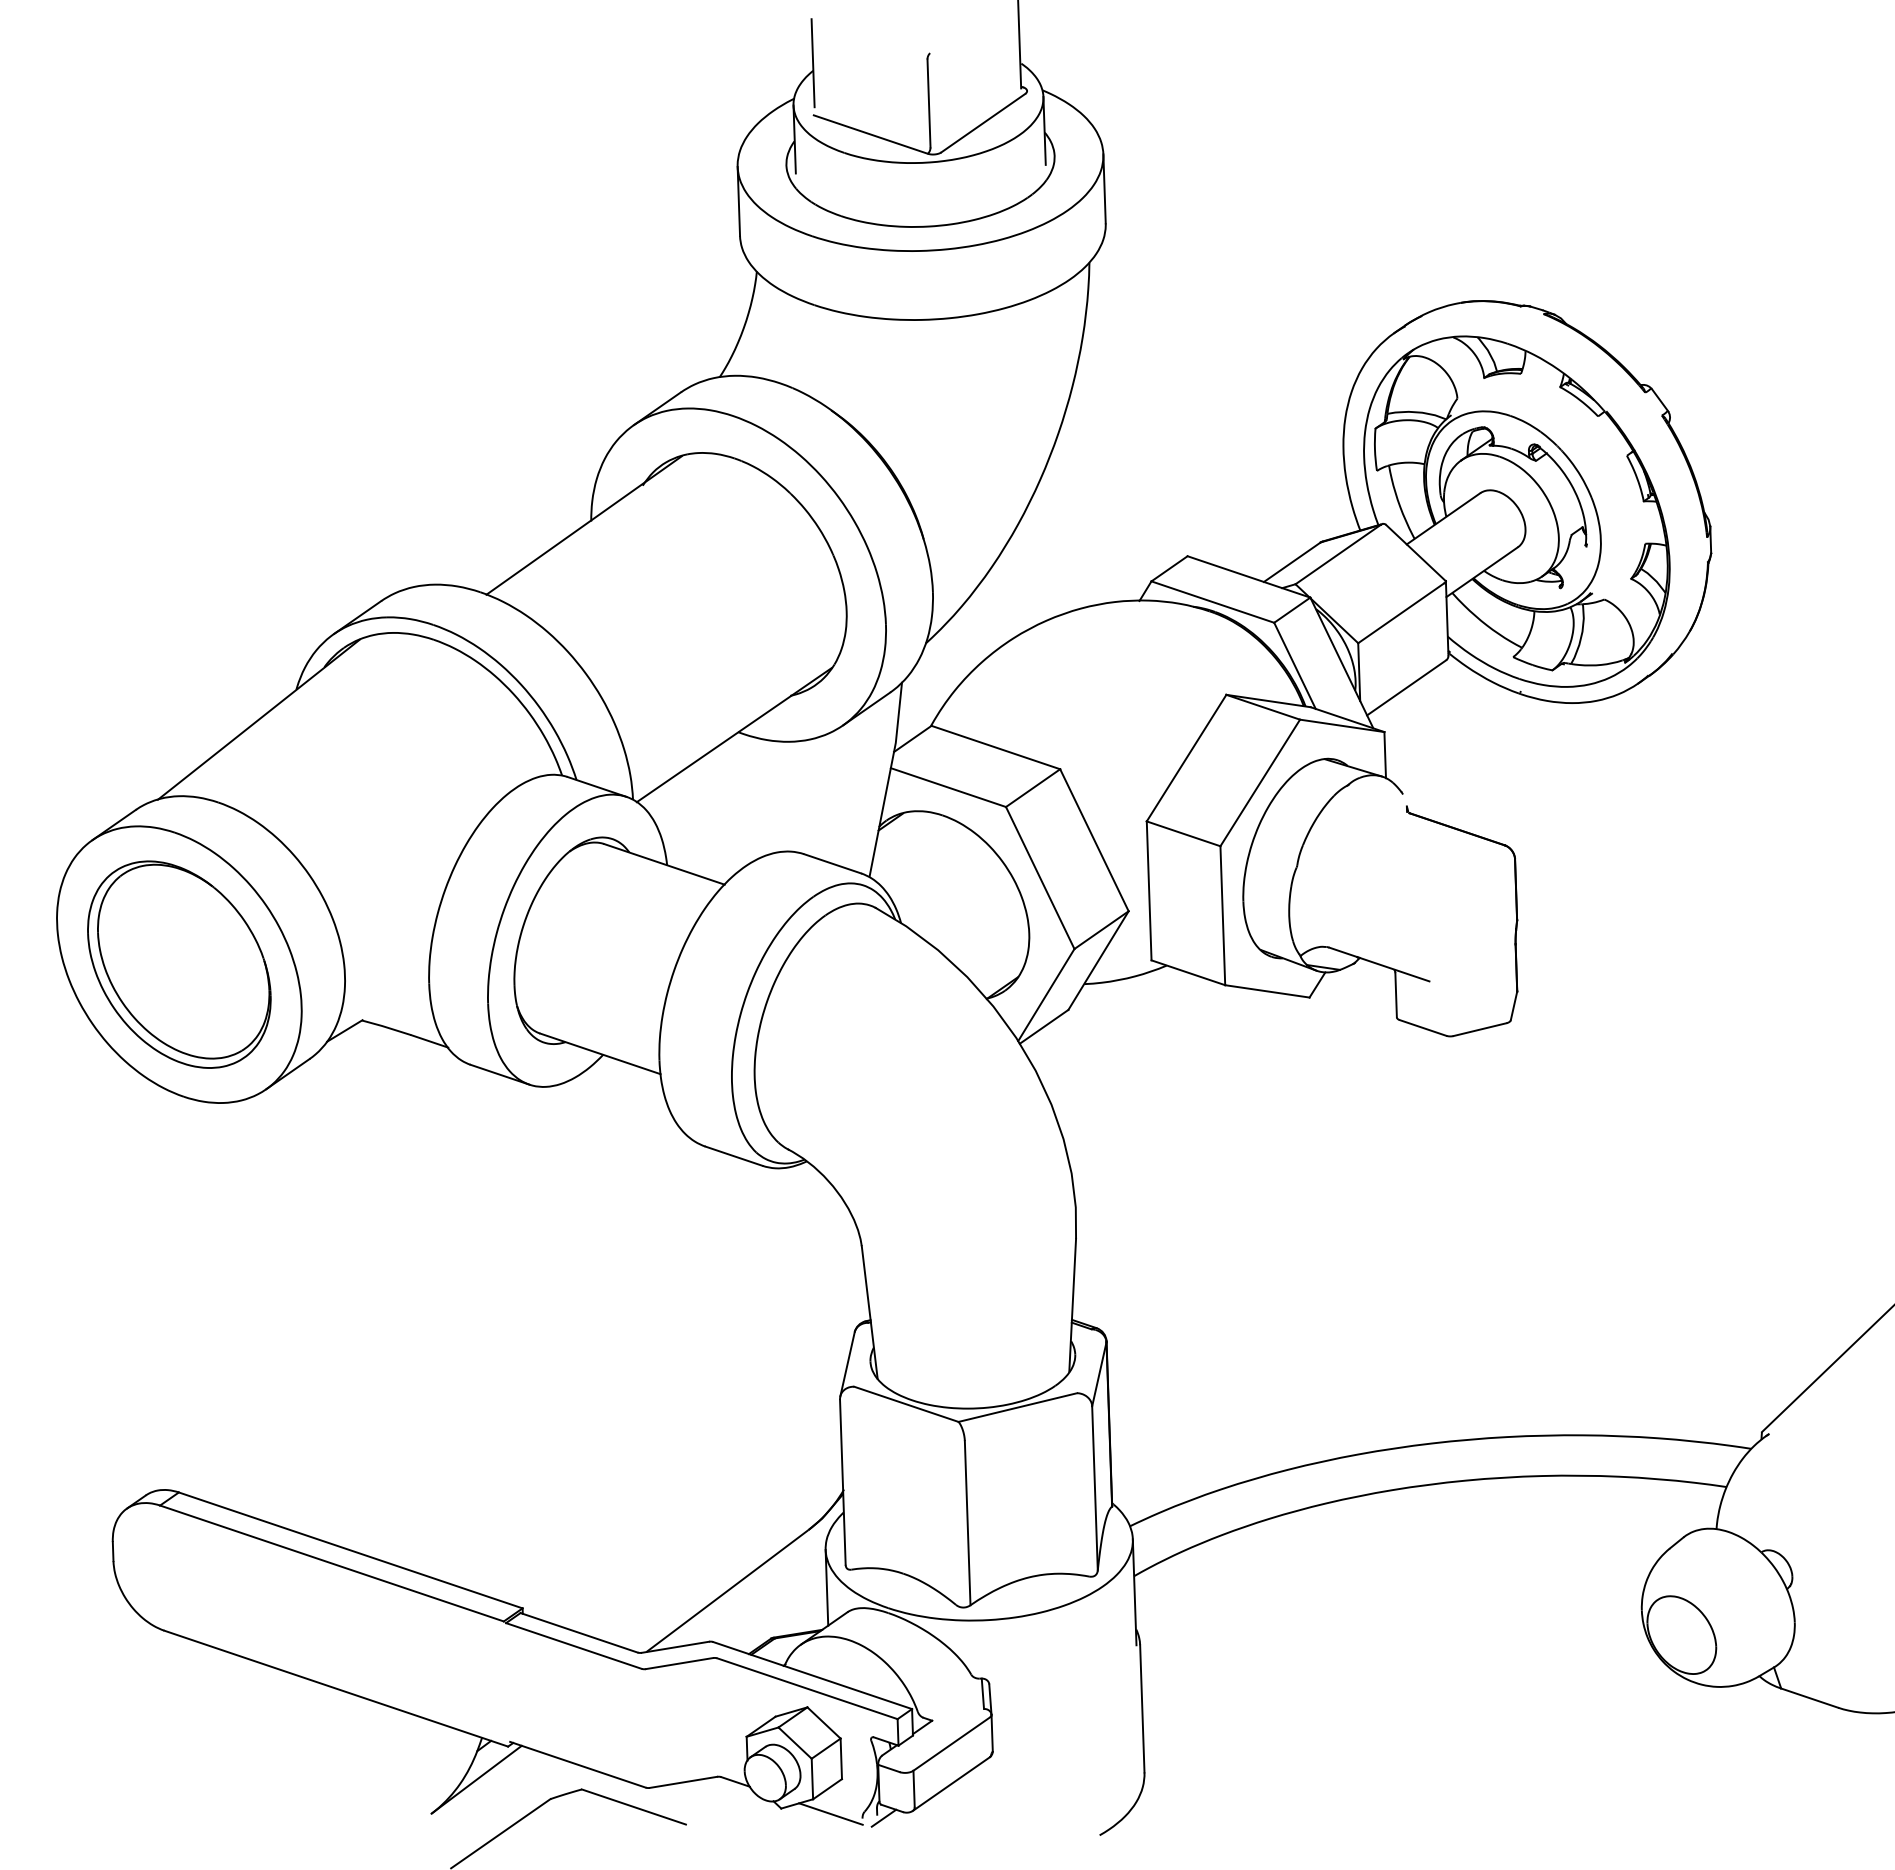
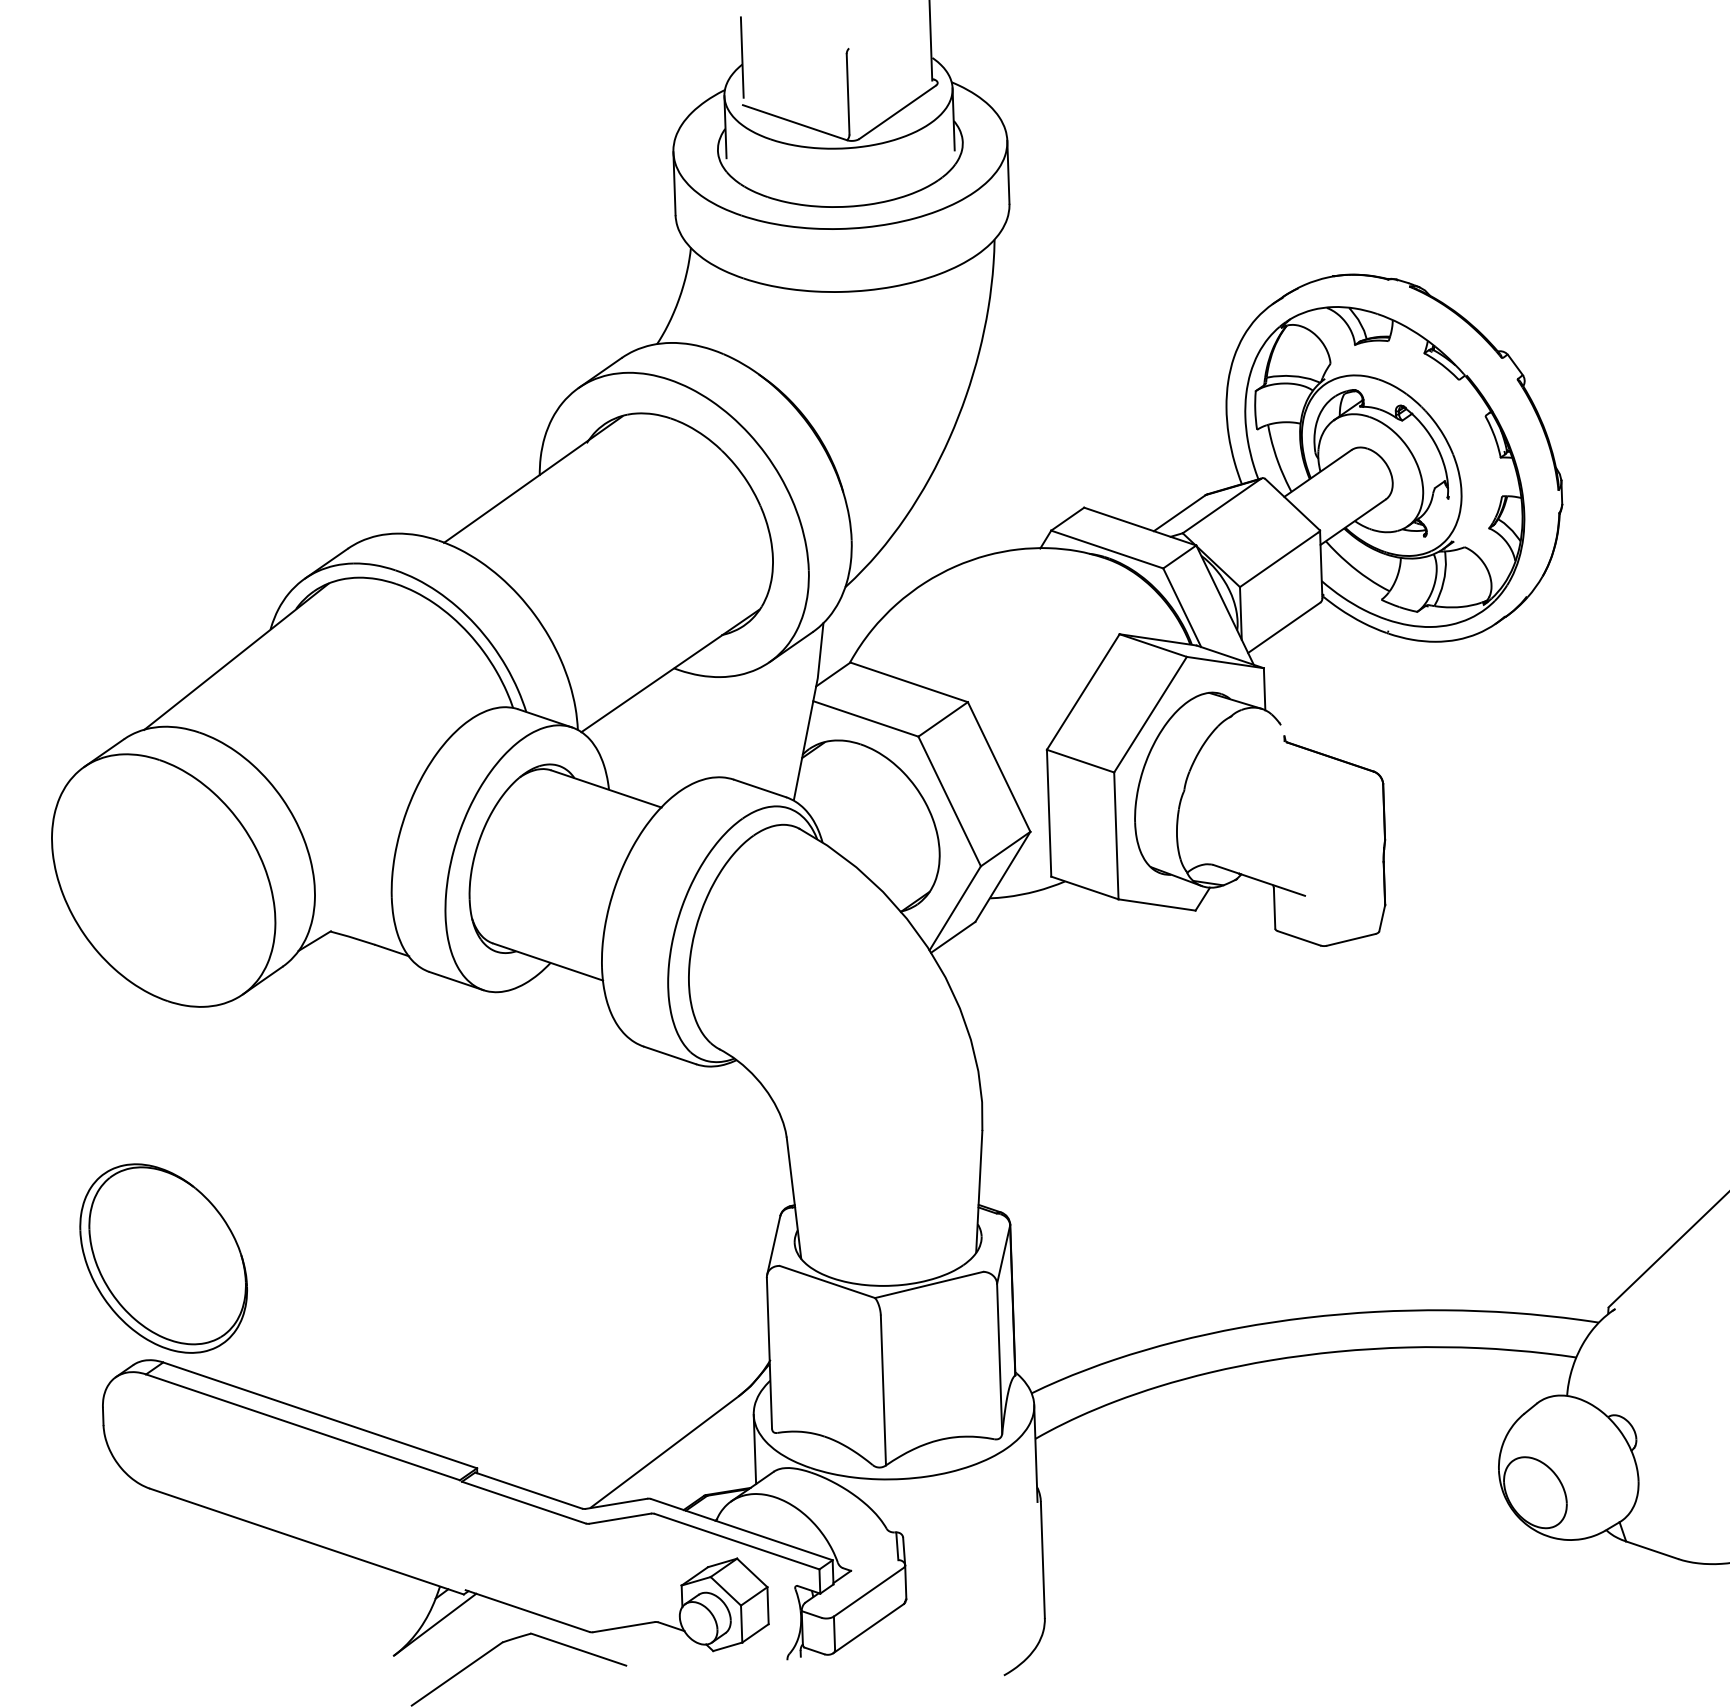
part: (179, 964) -> (163, 1258), moved
line: (830, 1813) -> (758, 1655), removed
line: (883, 1817) -> (806, 1659), removed

